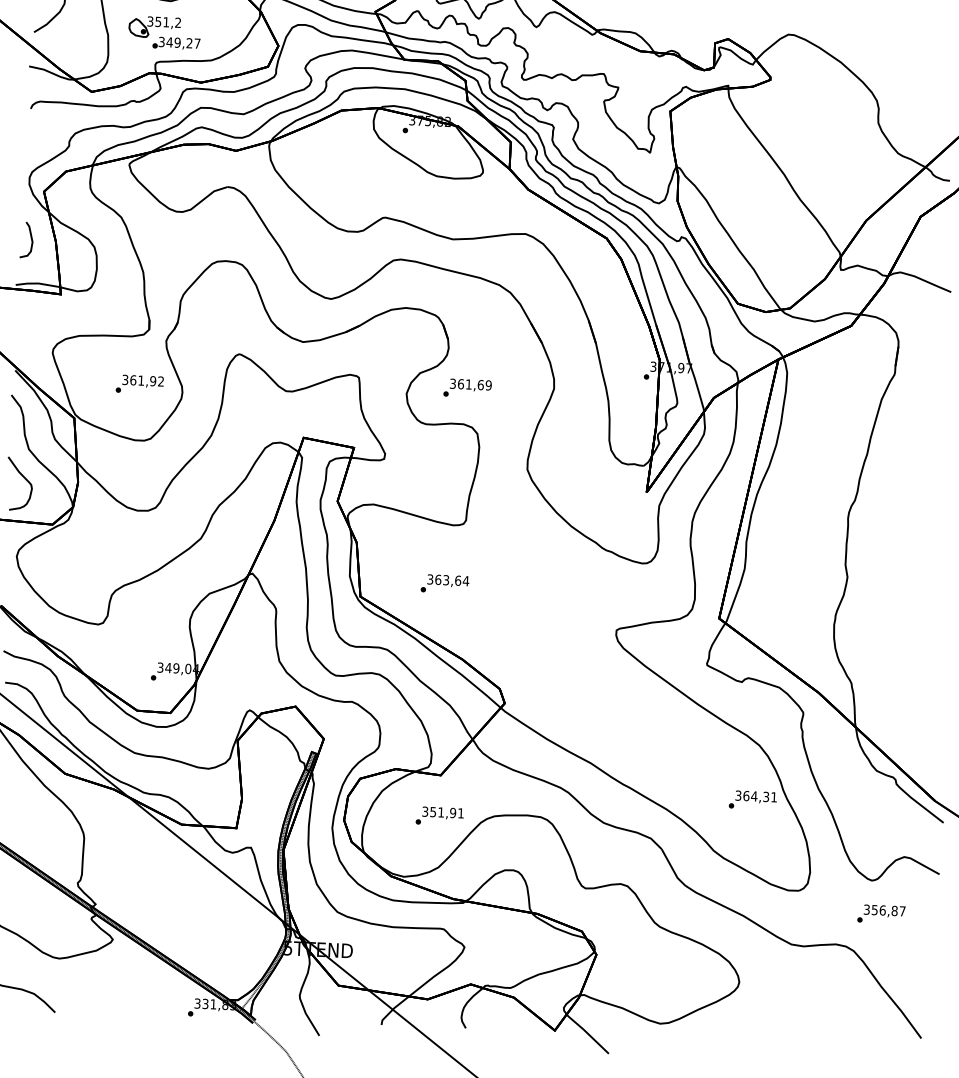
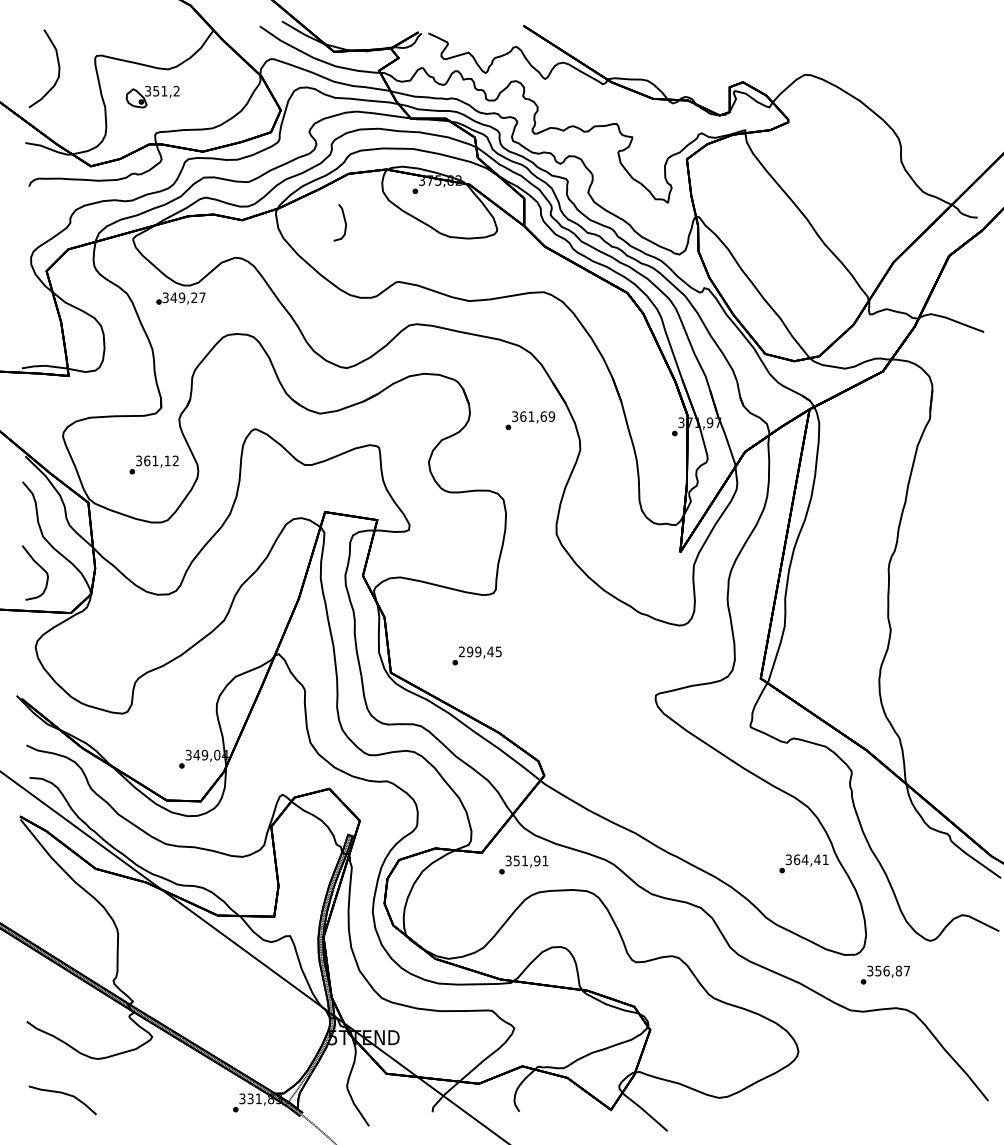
text: (176, 43) -> (180, 298), moved
curve: (31, 240) -> (344, 222), moved
text: (153, 380) -> (167, 460), 361,92 -> 361,12
text: (467, 388) -> (530, 420), moved
text: (448, 579) -> (480, 651), 363,64 -> 299,45
text: (766, 796) -> (817, 859), 364,31 -> 364,41
text: (439, 815) -> (523, 864), moved
text: (880, 913) -> (884, 974), moved

